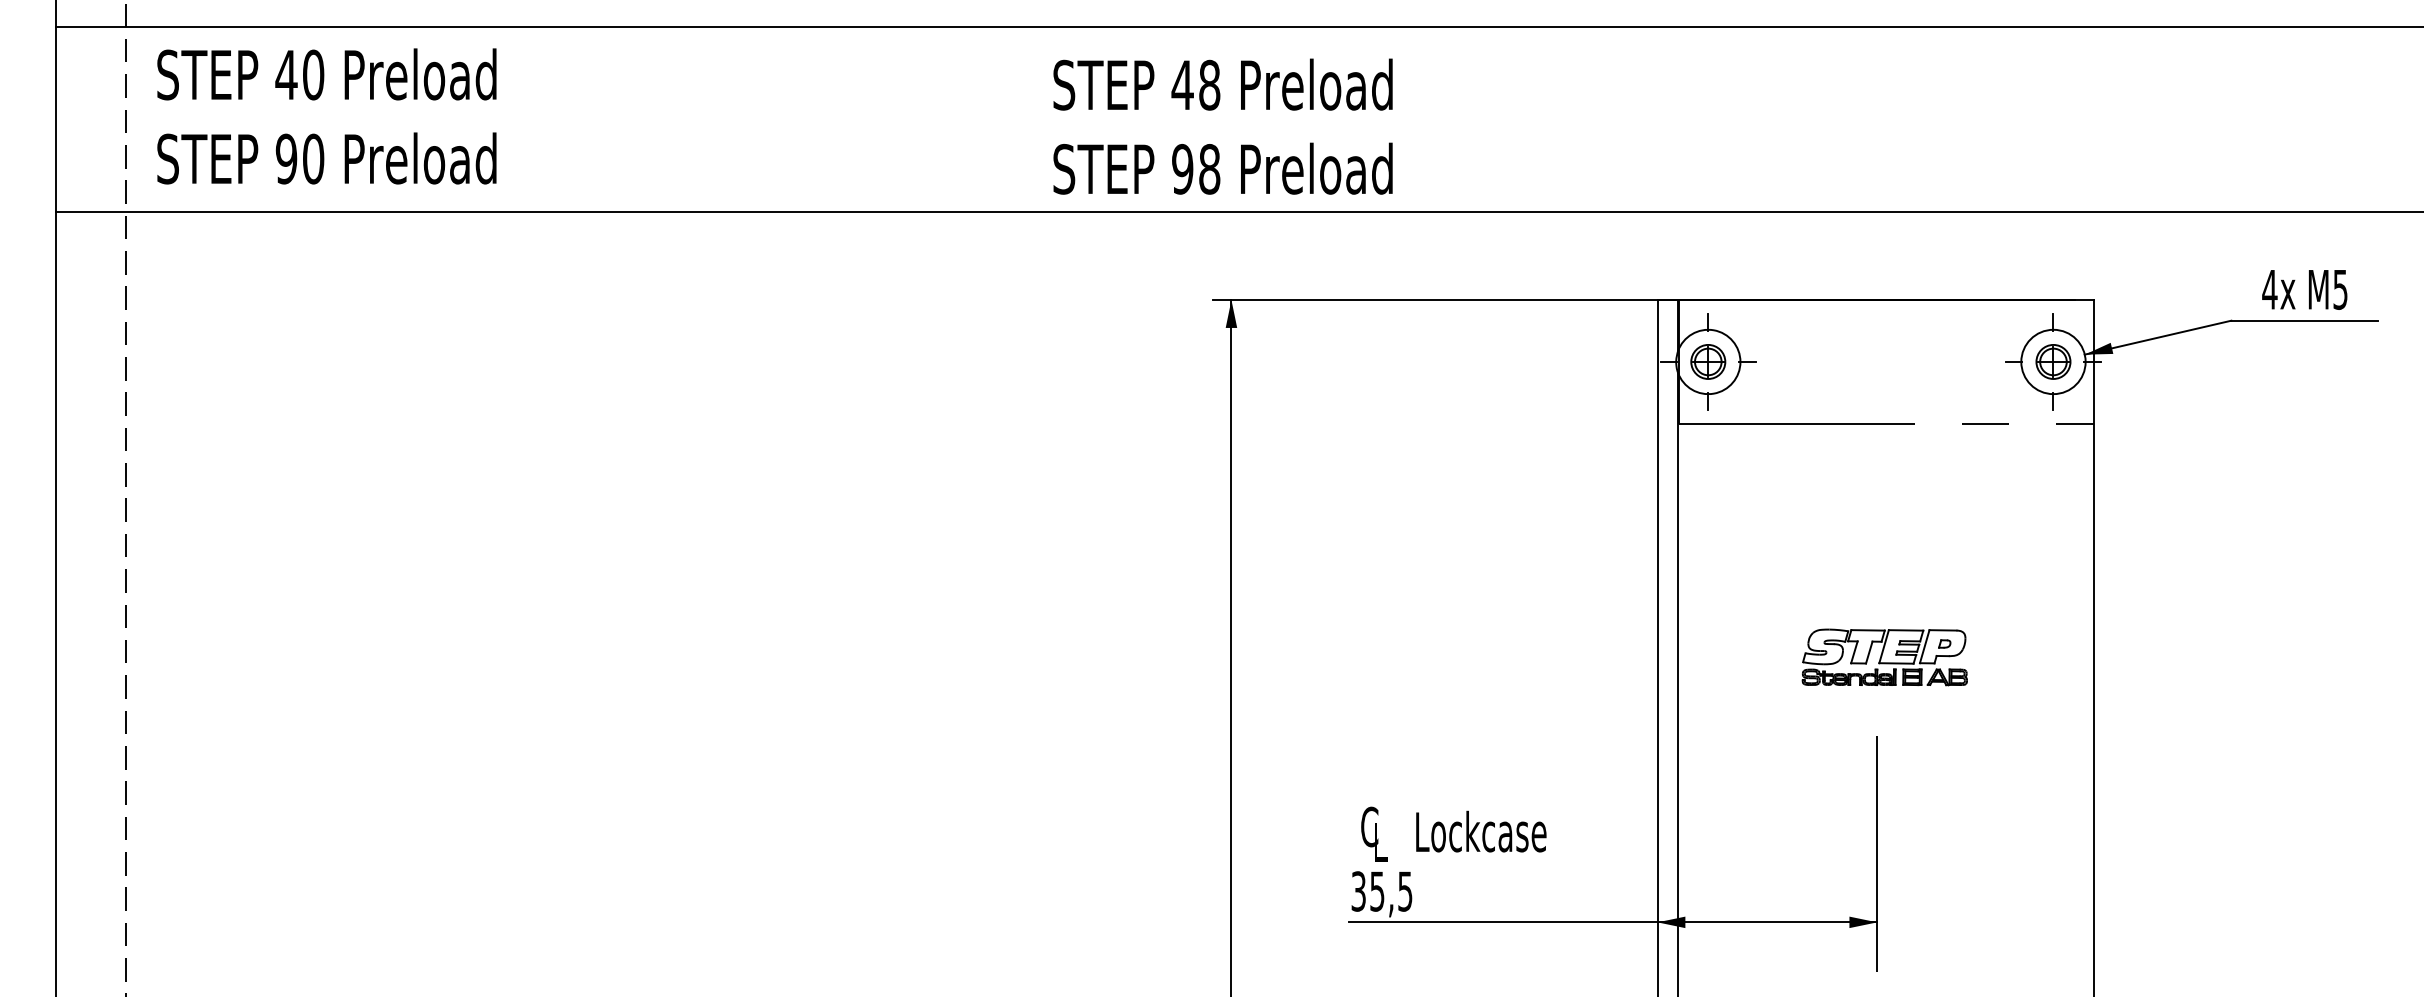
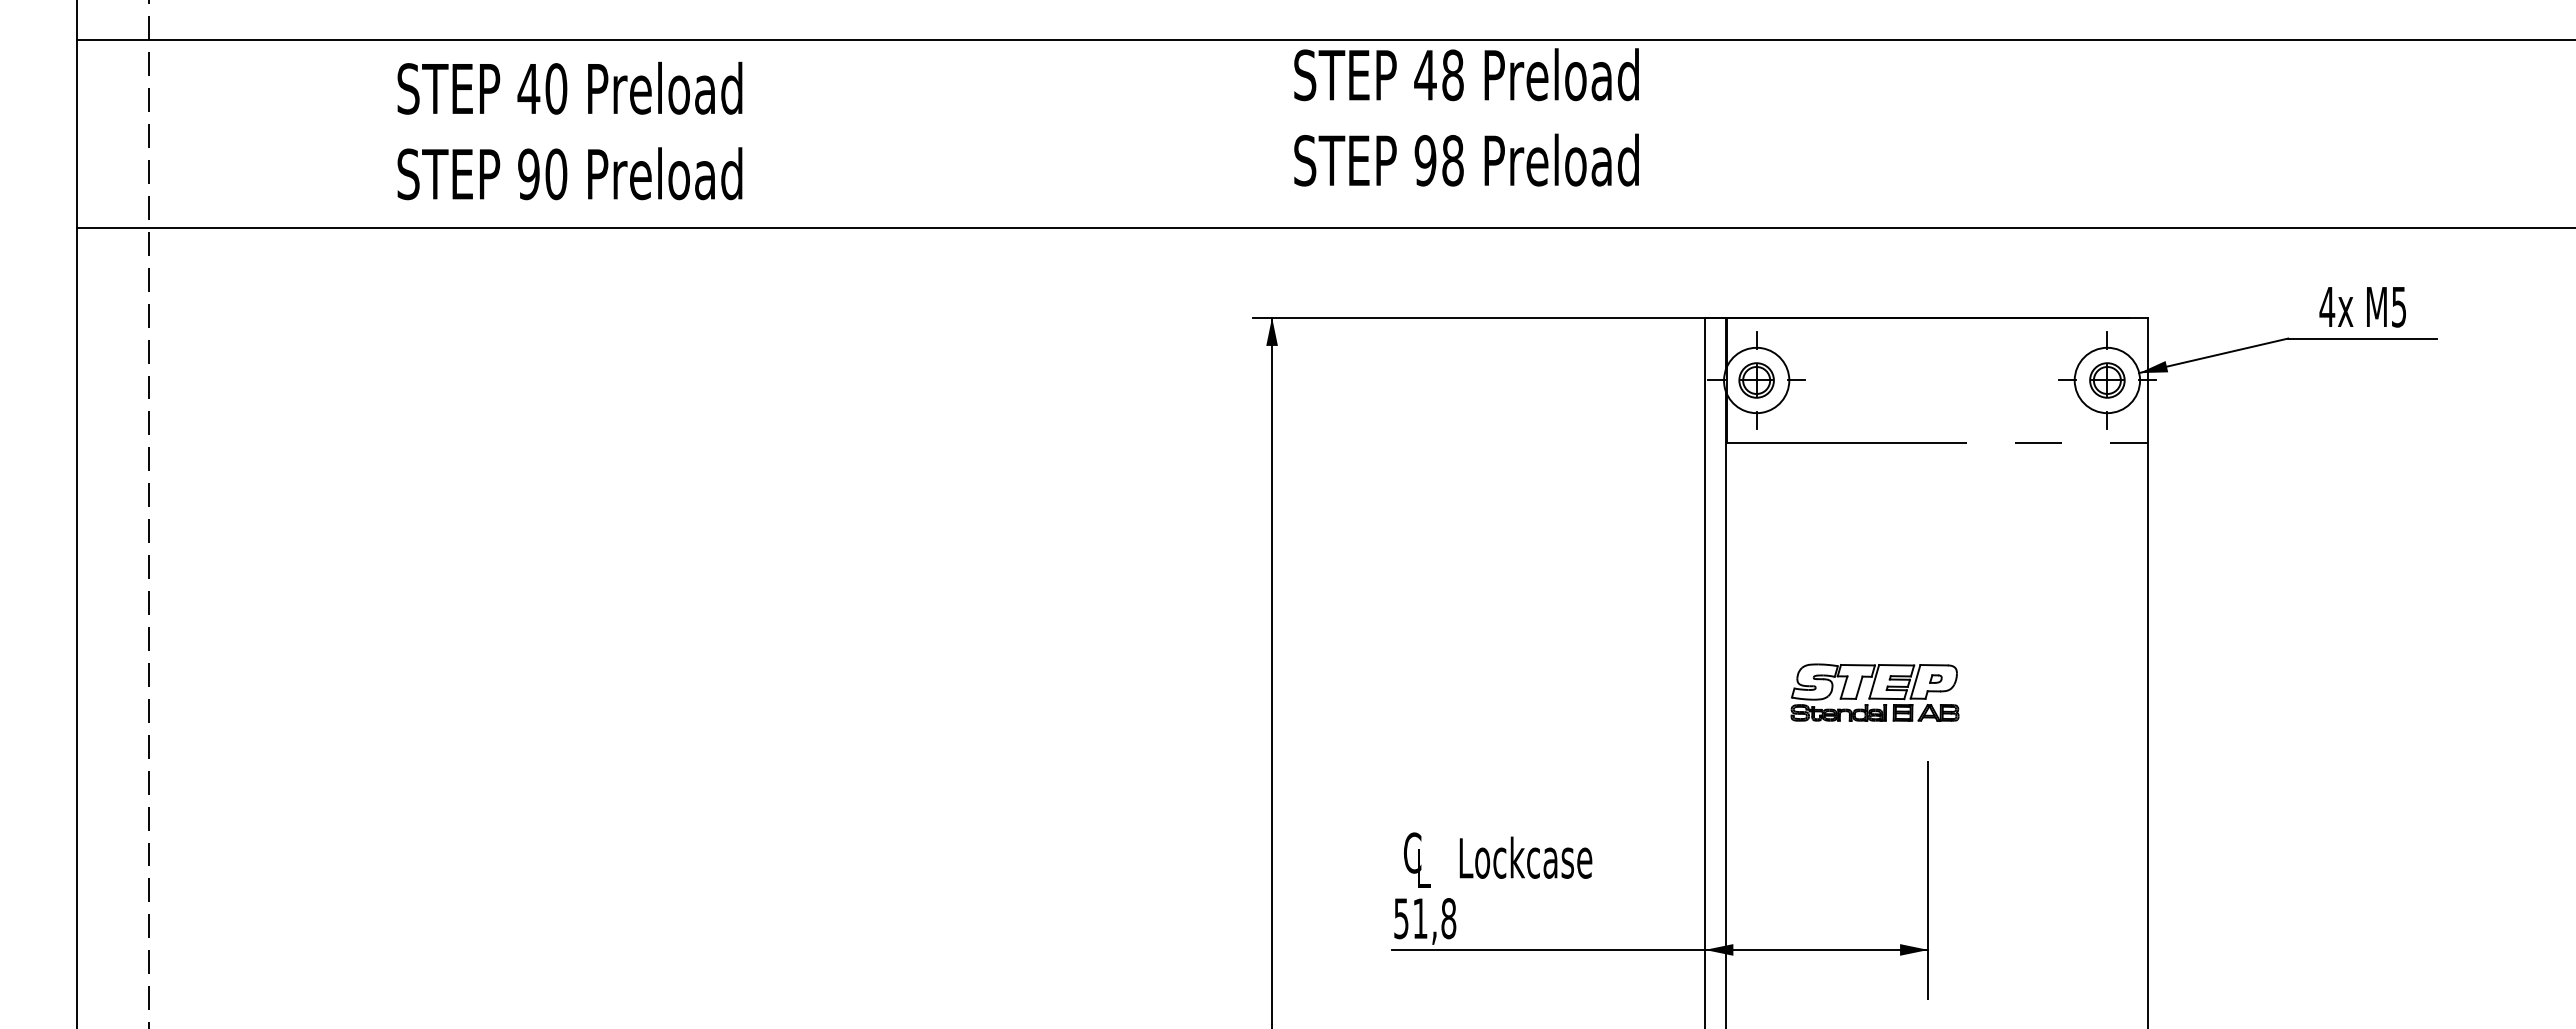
text: (326, 115) -> (569, 130), moved
text: (1222, 126) -> (1466, 117), moved
part: (1884, 657) -> (1874, 692), moved
text: (1382, 891) -> (1425, 918), 35,5 -> 51,8

